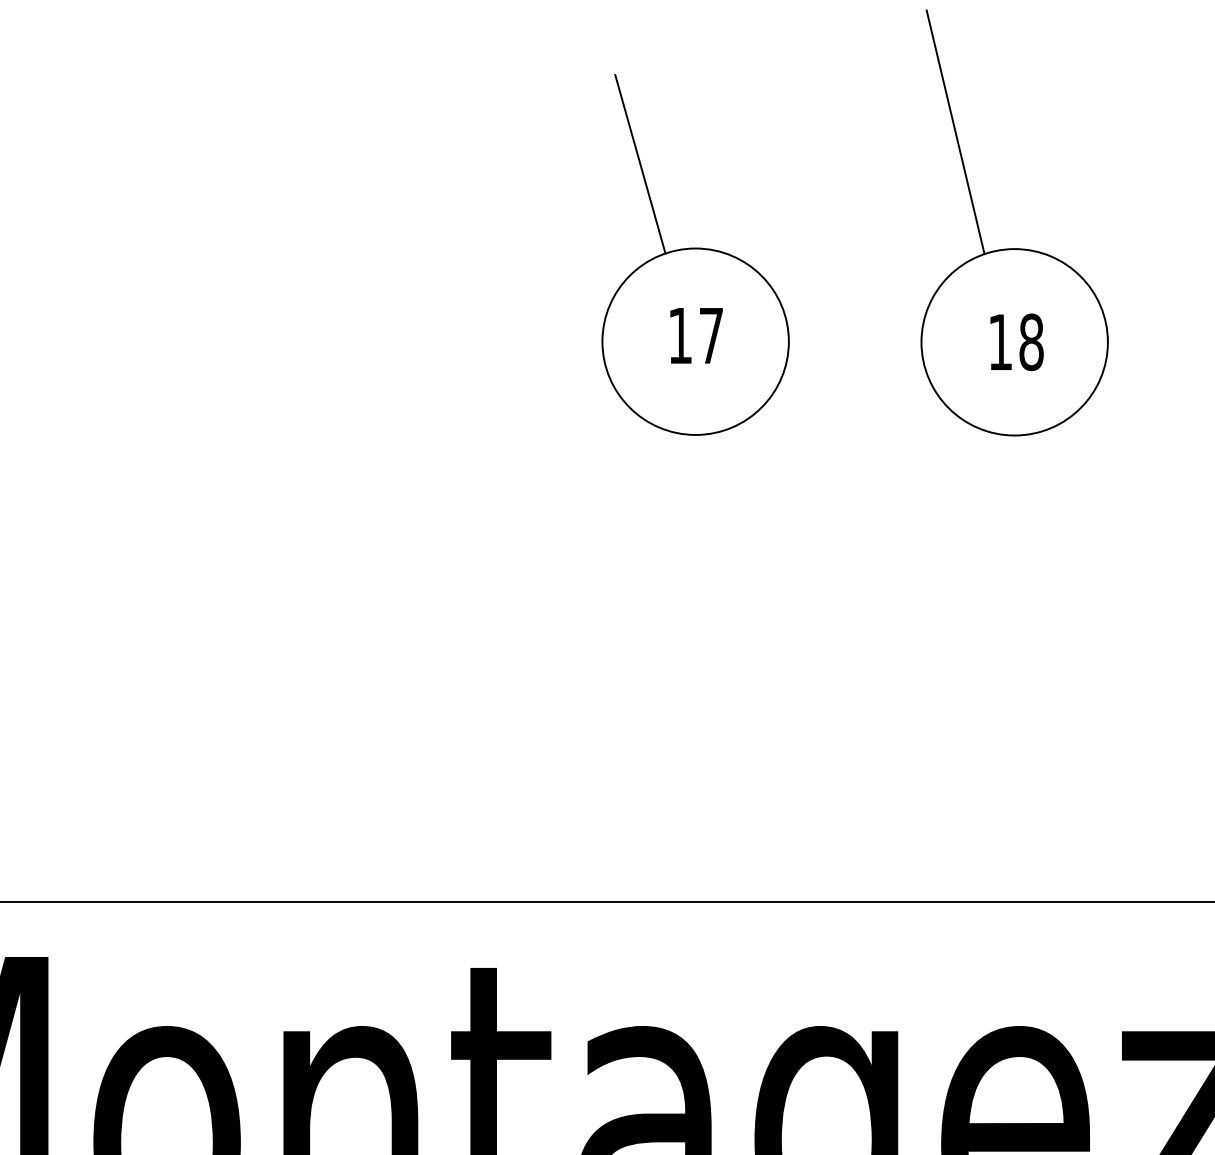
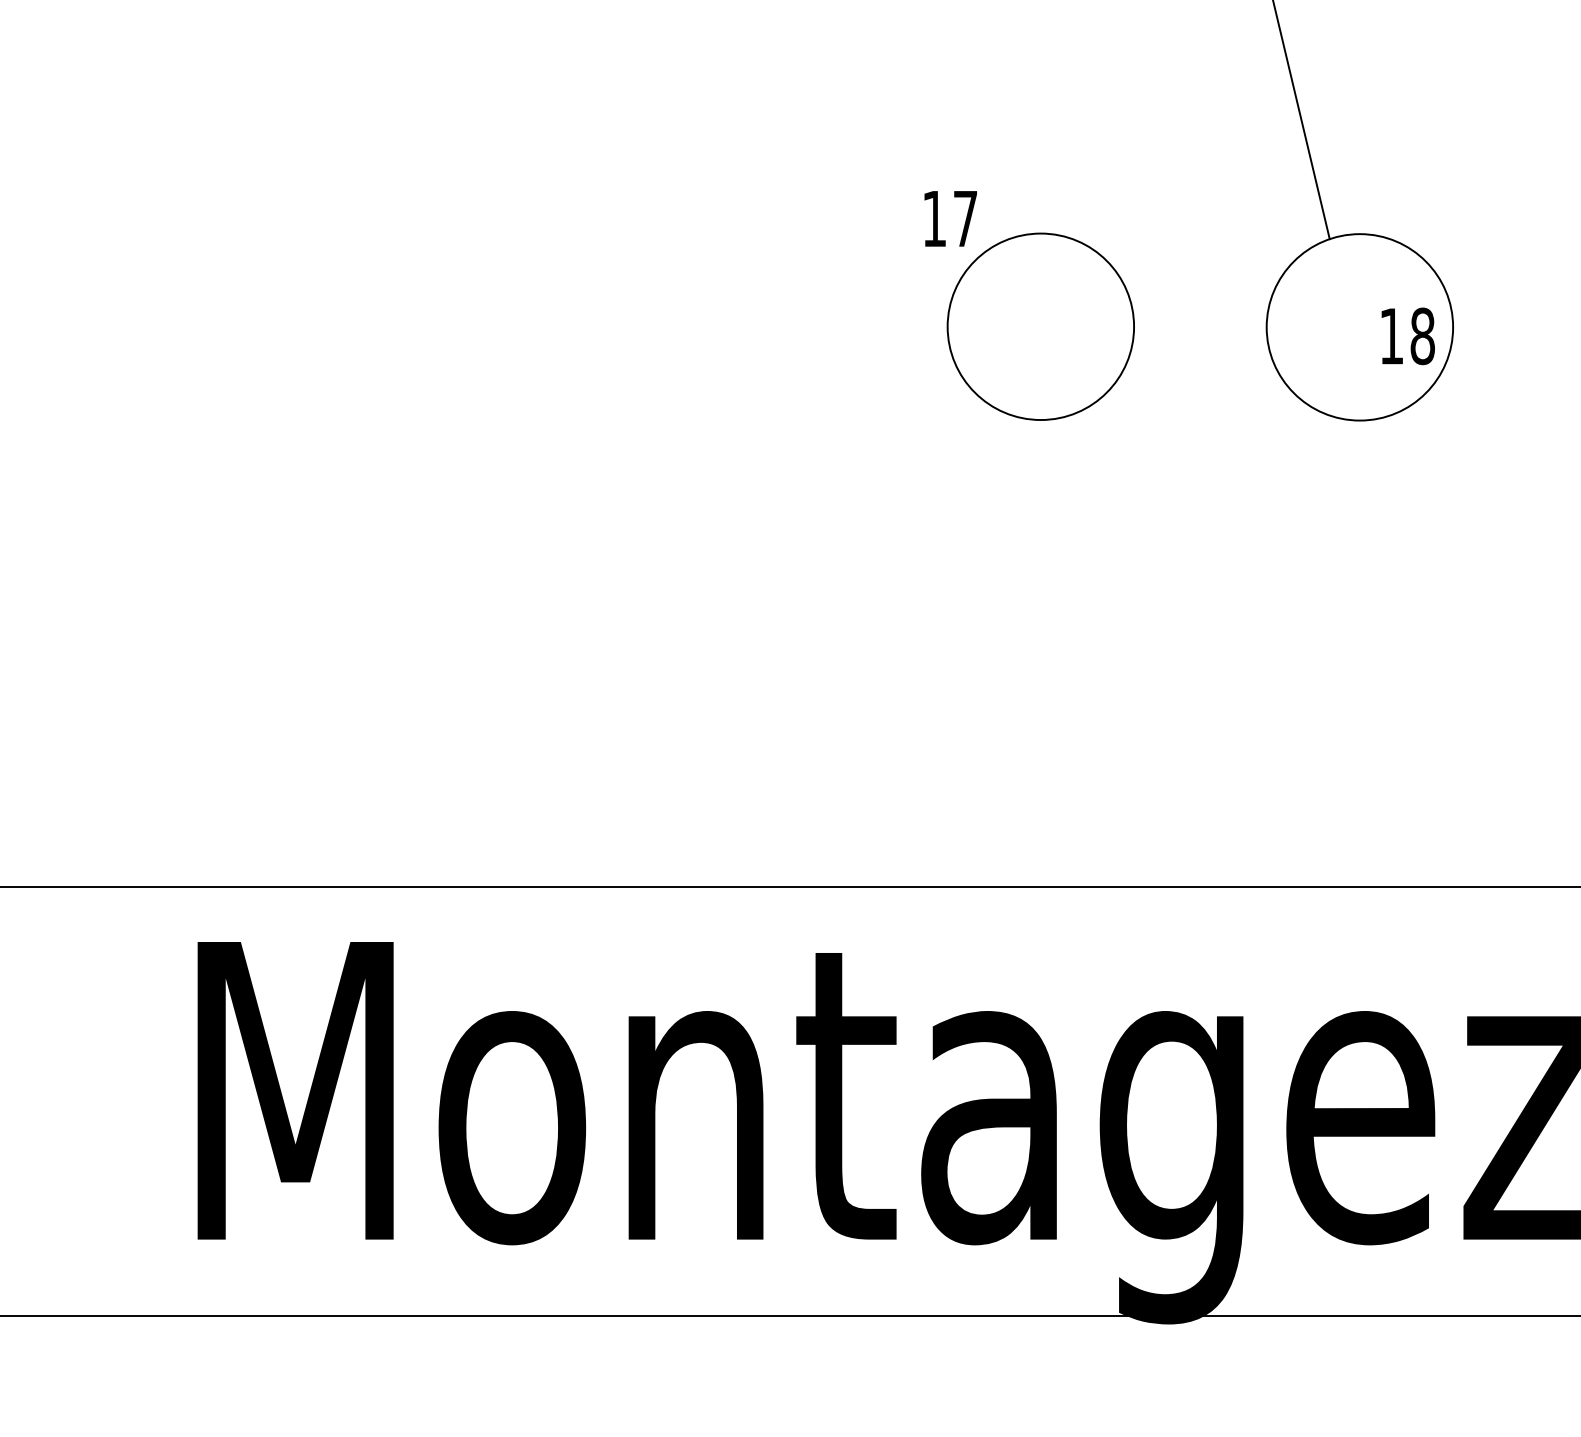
line: (640, 164) -> (985, 149), removed
text: (696, 335) -> (950, 218), moved
text: (1016, 342) -> (1407, 336), moved

